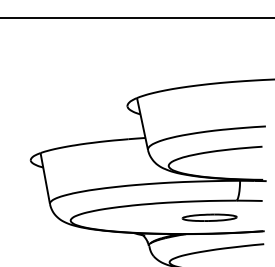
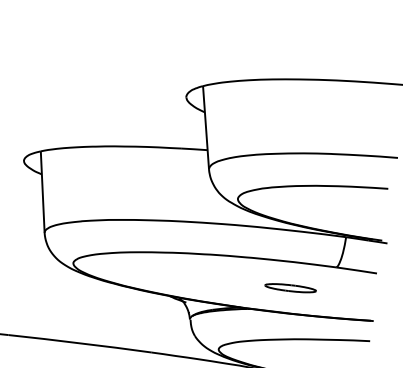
part: (209, 217) -> (290, 287), size x0.6

